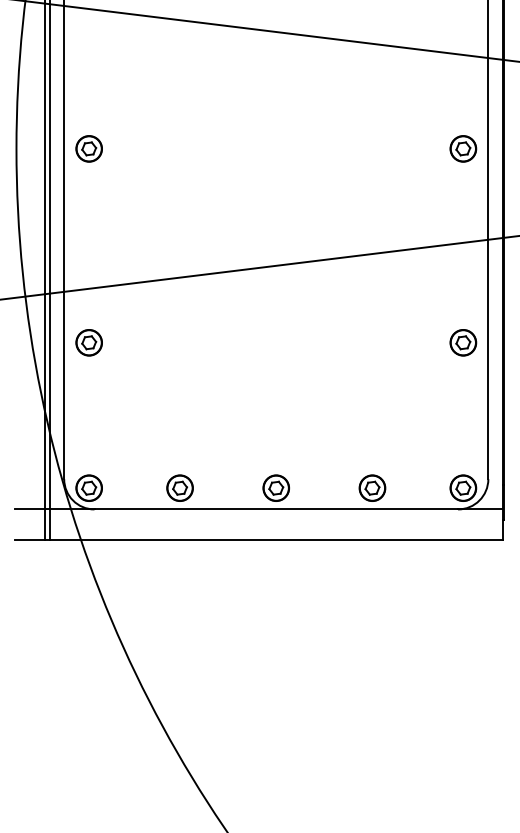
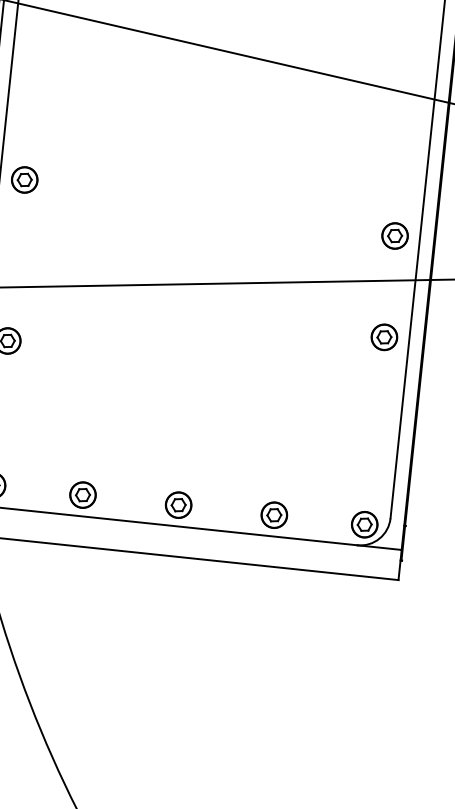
part: (88, 148) -> (24, 179), moved
part: (463, 148) -> (395, 235), moved
part: (463, 342) -> (384, 337), moved

